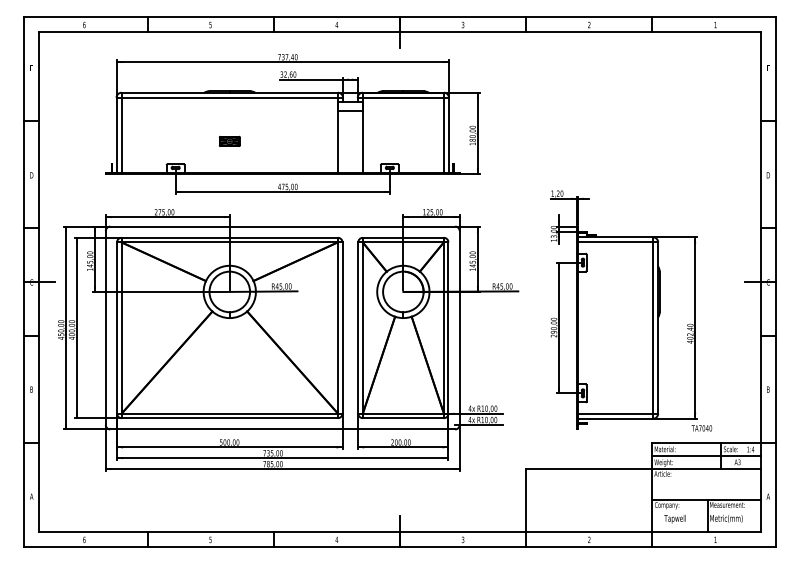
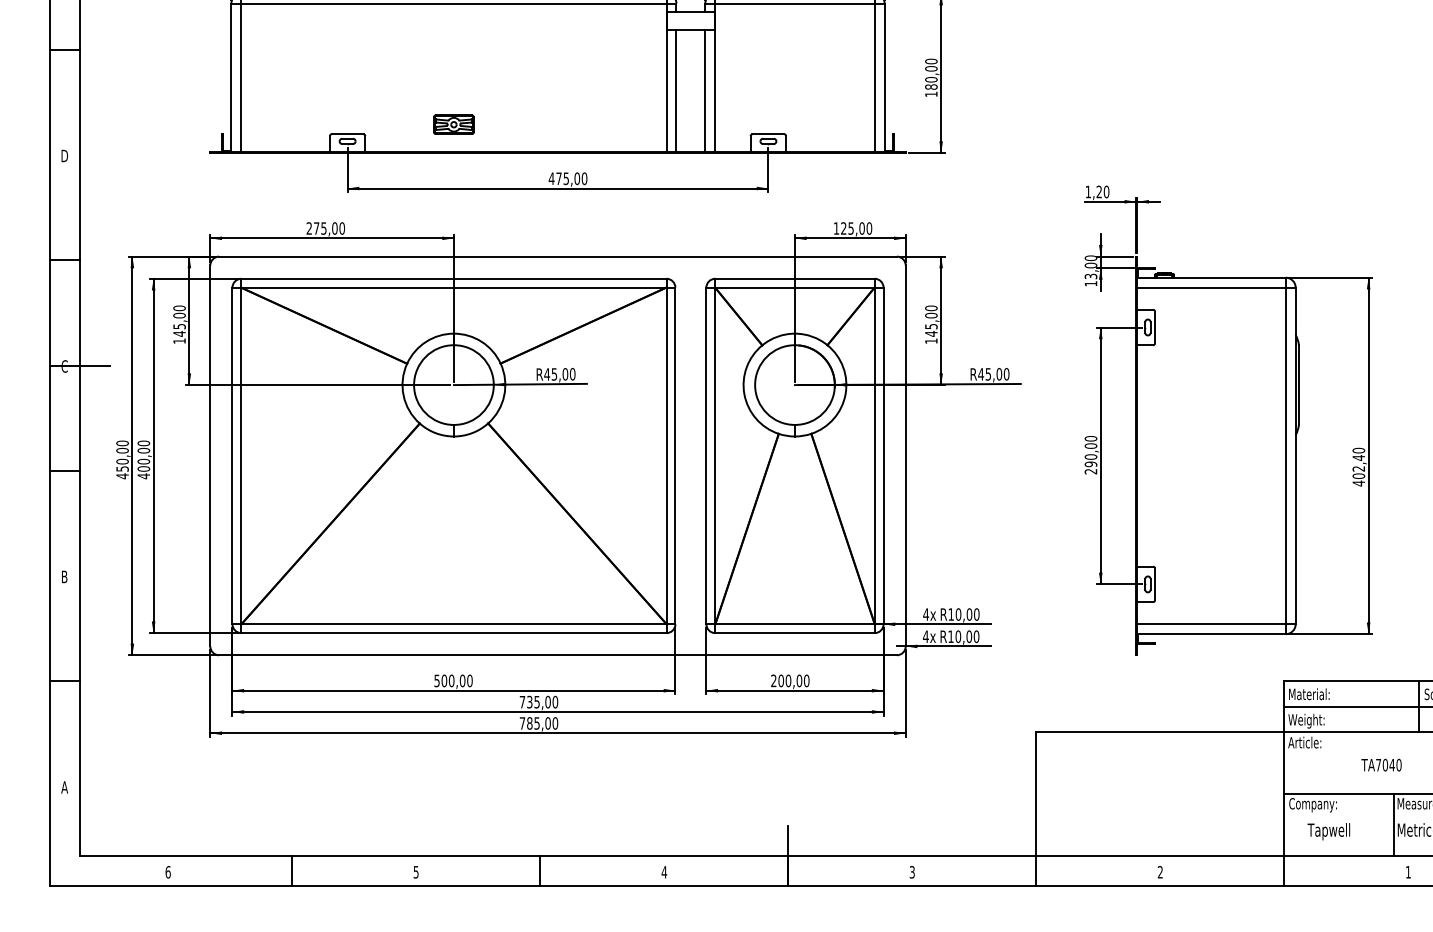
part: (229, 140) -> (453, 122), moved
line: (343, 142) -> (677, 91), added
line: (357, 142) -> (704, 91), added
text: (701, 428) -> (1380, 765), moved

